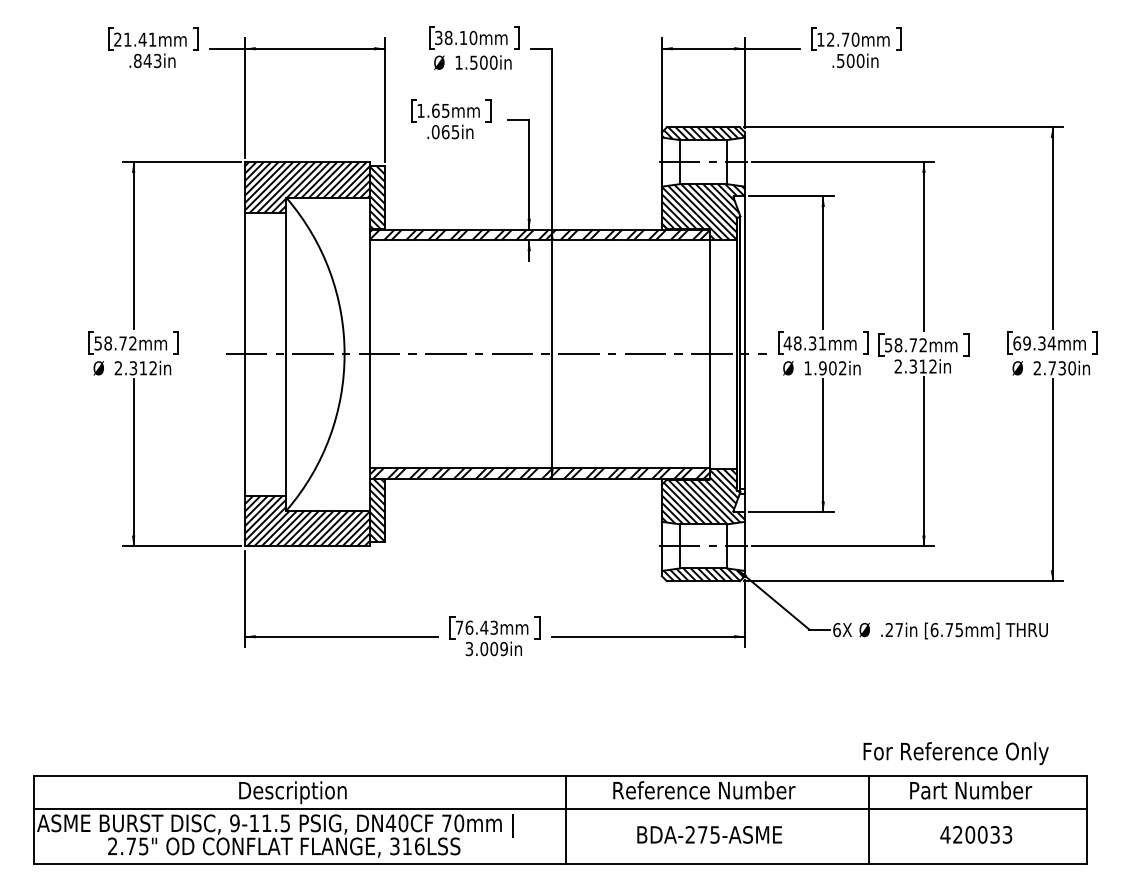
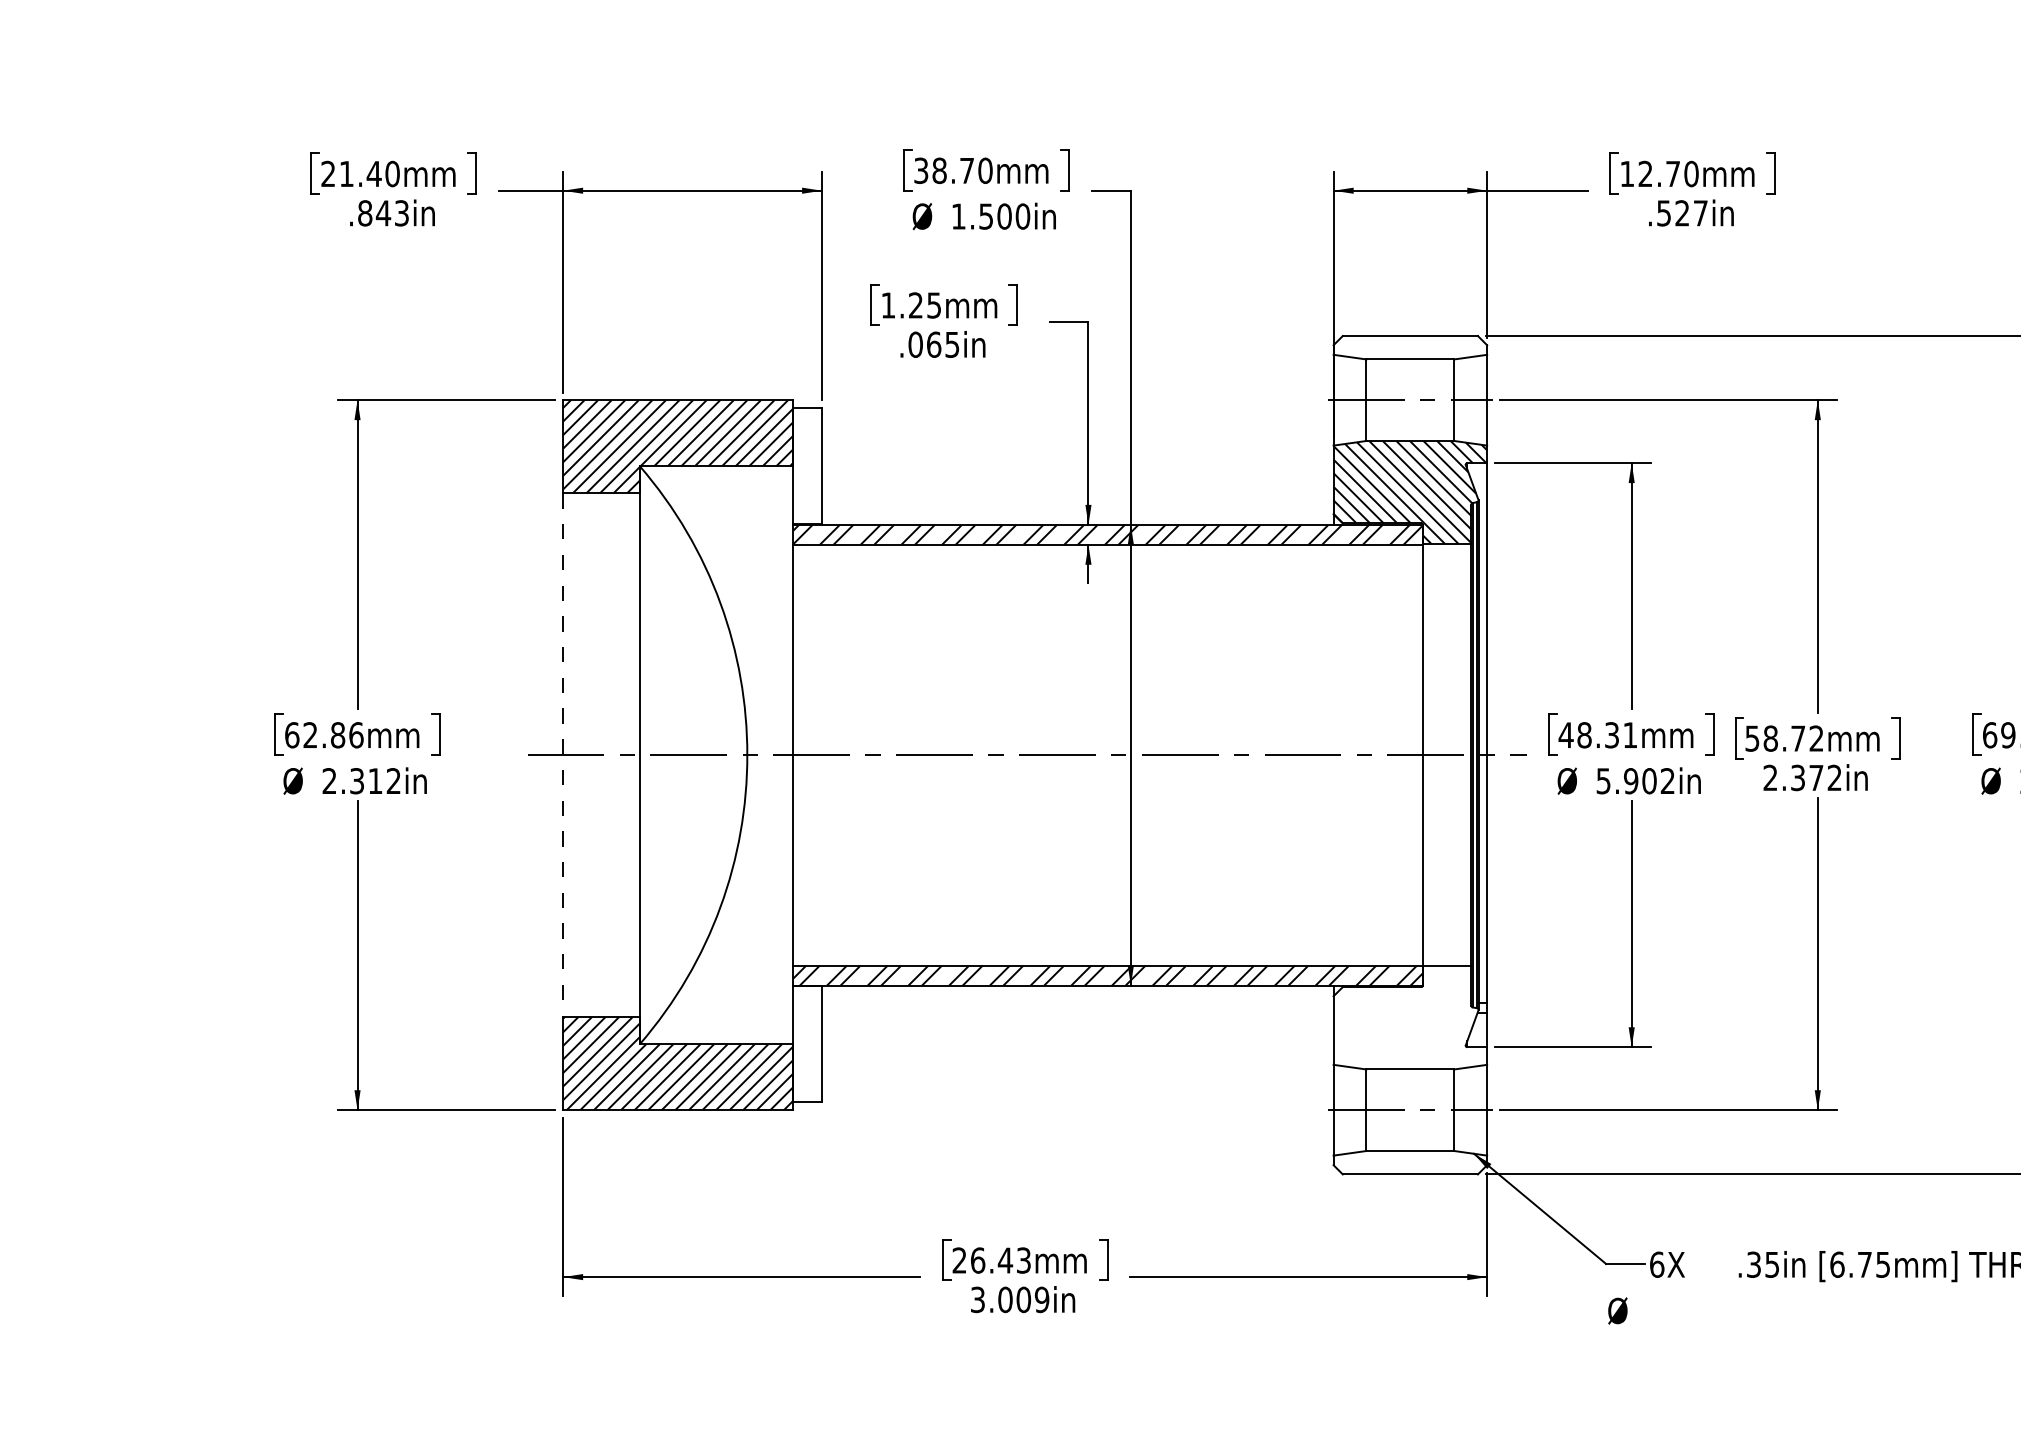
text: (463, 37) -> (967, 169), 38.10mm -> 38.70mm
text: (152, 39) -> (392, 173), 21.41mm -> 21.40mm
text: (855, 60) -> (1691, 212), .500in -> .527in
text: (435, 110) -> (915, 304), 1.65mm -> 1.25mm
hatch: (702, 133) -> (1408, 347), removed
hatch: (376, 197) -> (806, 465), removed
text: (115, 343) -> (324, 735), 58.72mm -> 62.86mm
line: (244, 354) -> (562, 755), solid -> dashed
text: (922, 366) -> (1815, 777), 2.312in -> 2.372in
text: (807, 368) -> (1602, 781), 1.902in -> 5.902in
hatch: (703, 496) -> (1410, 1018), removed
hatch: (376, 510) -> (806, 1043), removed
hatch: (704, 574) -> (1412, 1162), removed
text: (459, 627) -> (959, 1260), 76.43mm -> 26.43mm
text: (864, 629) -> (1617, 1309), moved
text: (893, 630) -> (1761, 1265), .27in -> .35in

